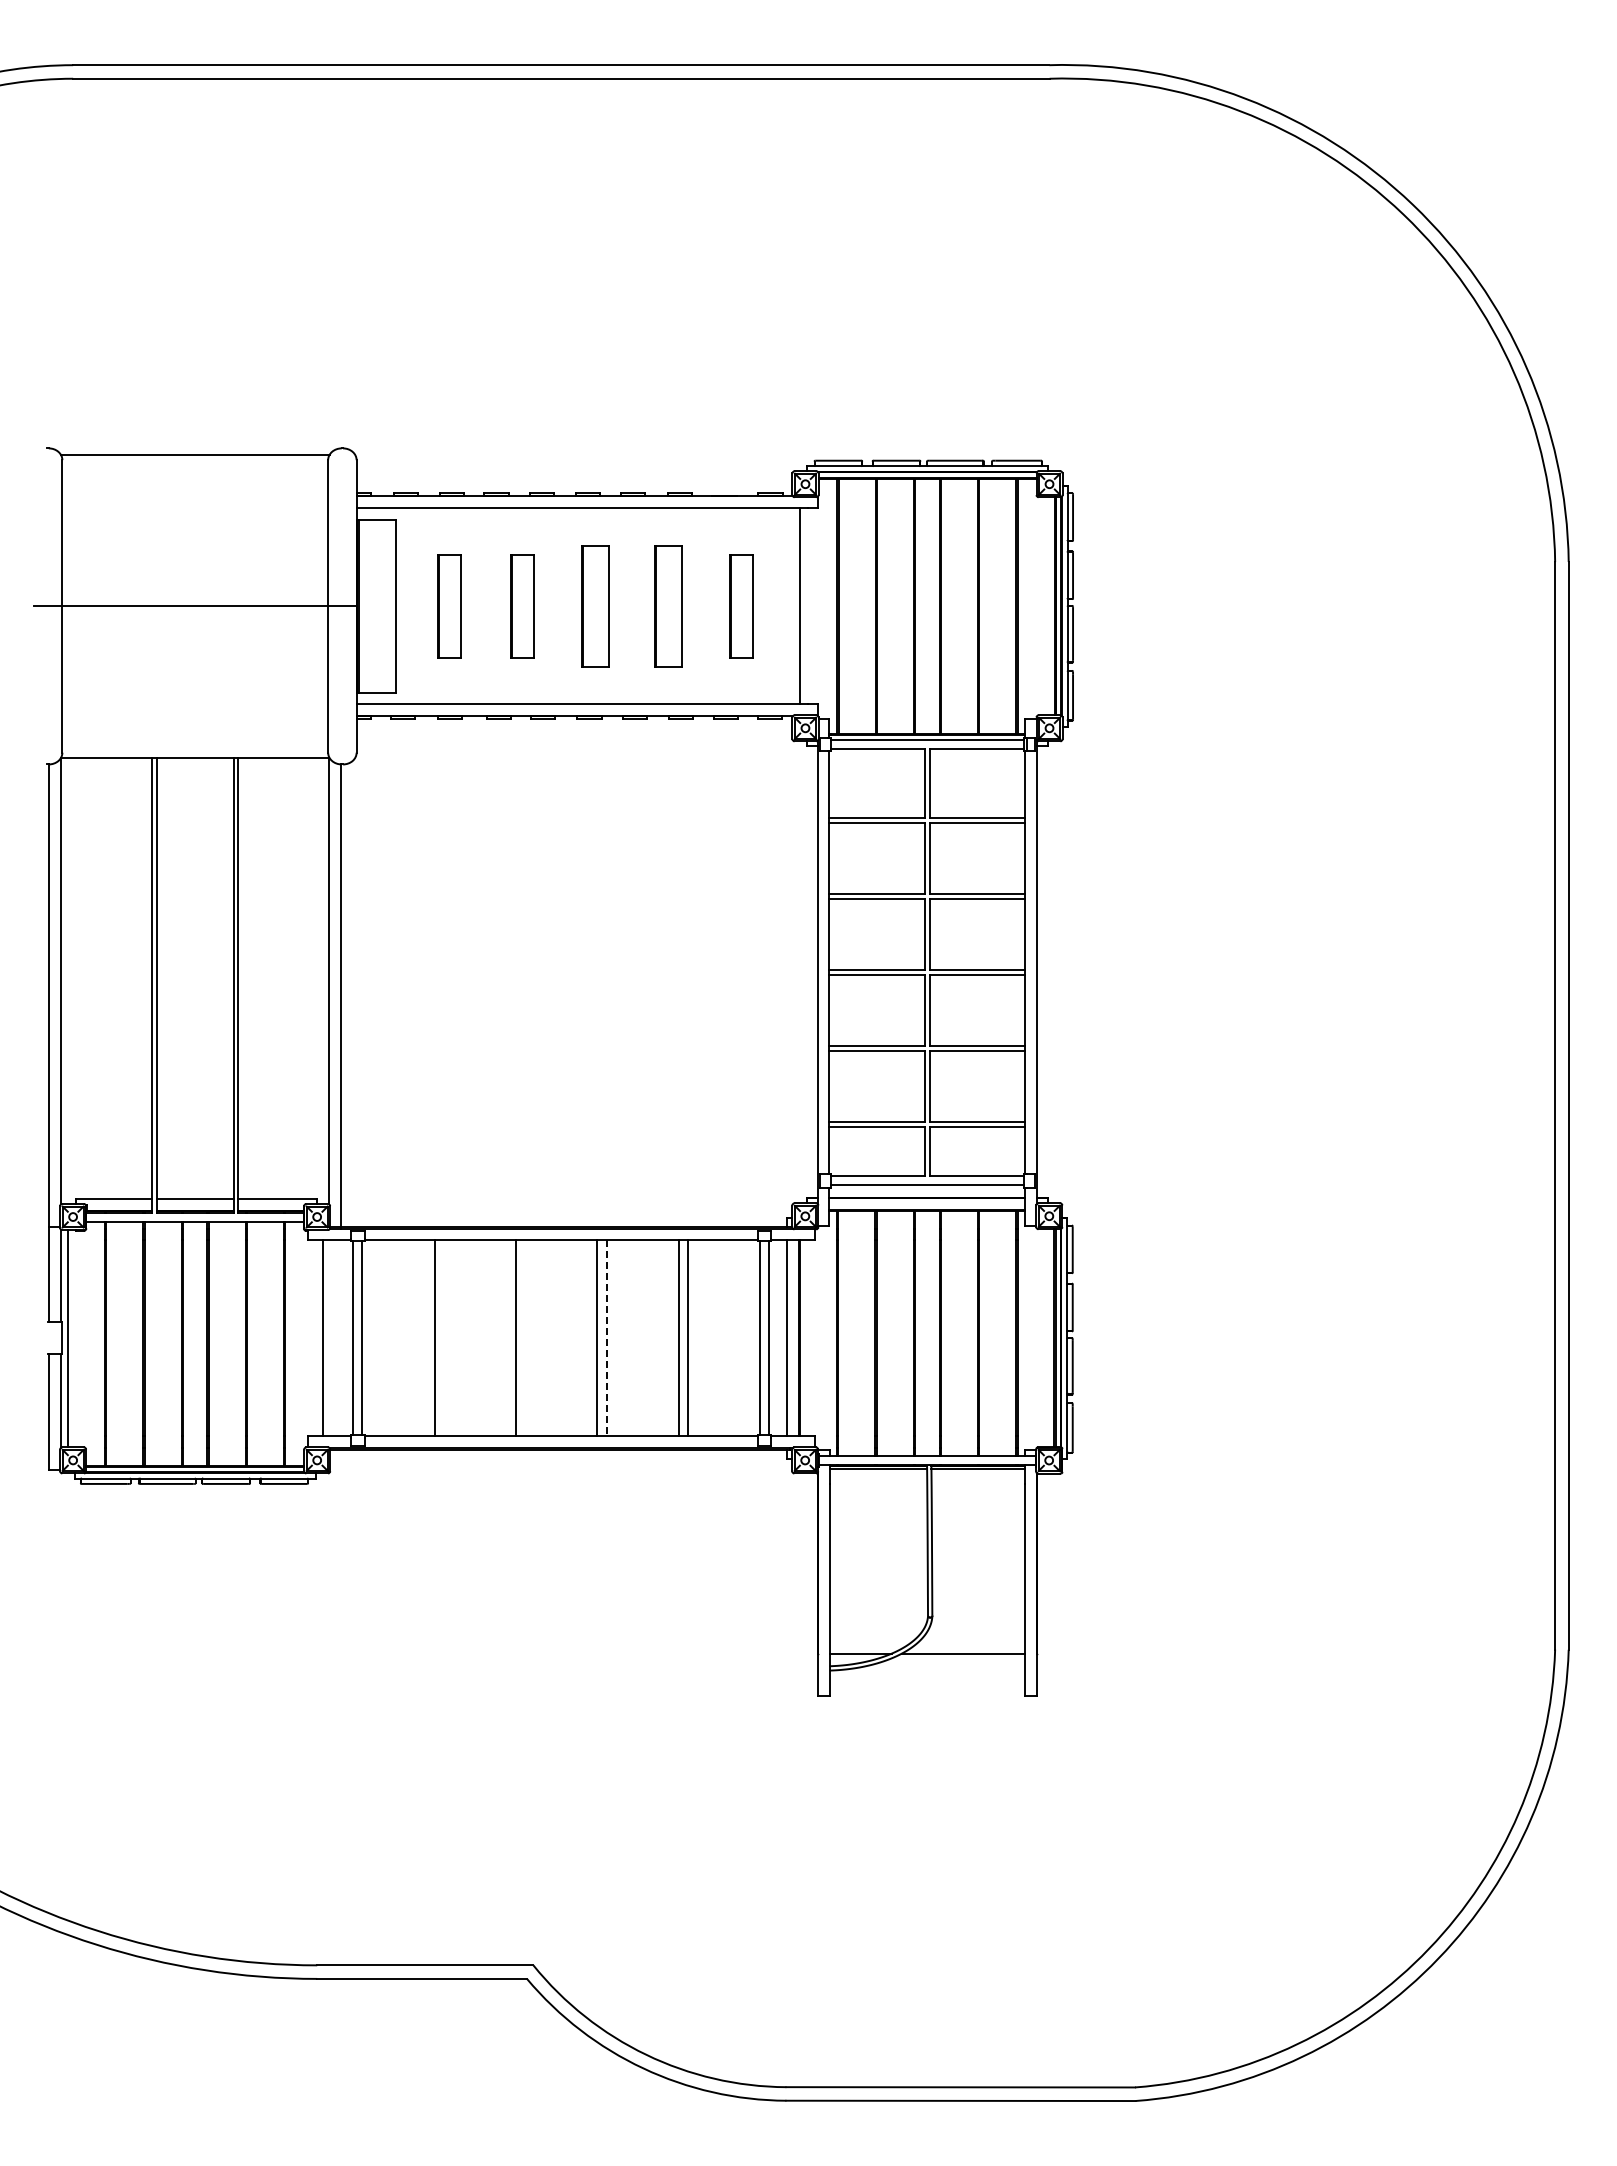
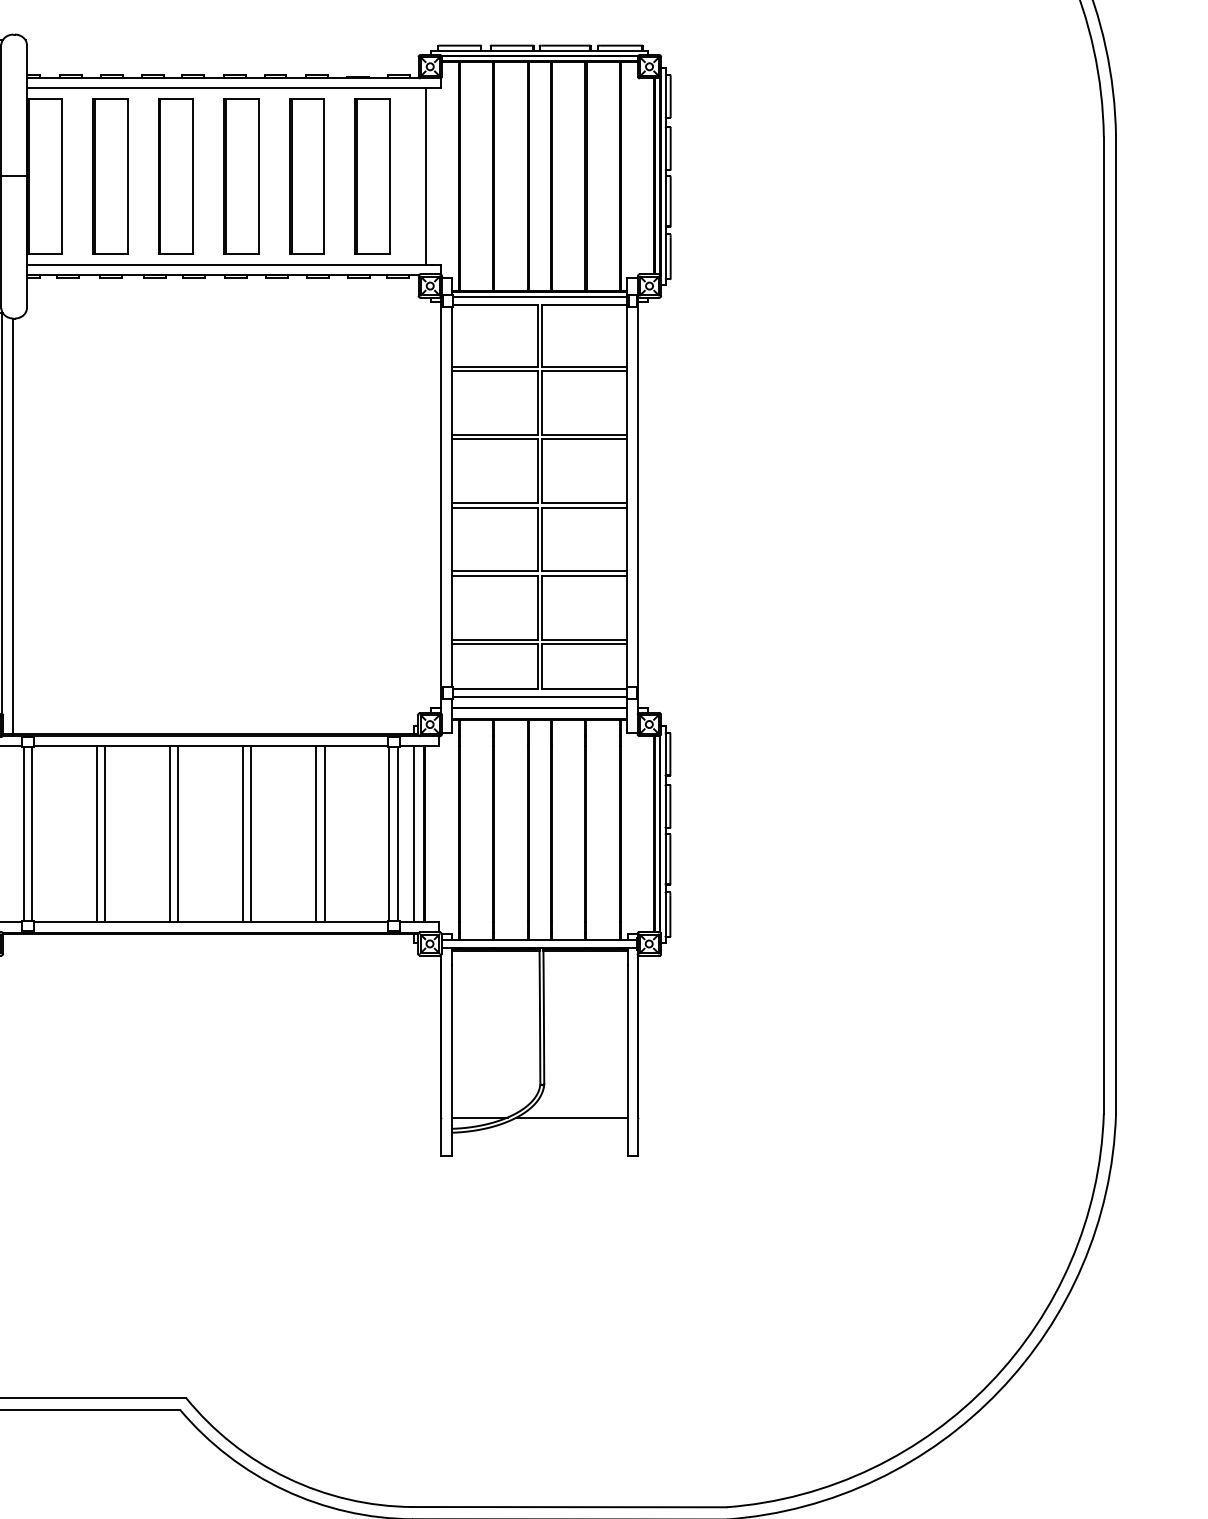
part: (449, 606) -> (110, 176), size x1.67
part: (522, 606) -> (175, 176), size x1.67
part: (595, 606) -> (241, 176), size x1.43
part: (668, 606) -> (307, 176), size x1.43
part: (741, 606) -> (372, 176), size x1.67
line: (443, 1338) -> (105, 834), added
line: (525, 1338) -> (178, 834), added
line: (606, 1338) -> (251, 834), dashed -> solid

